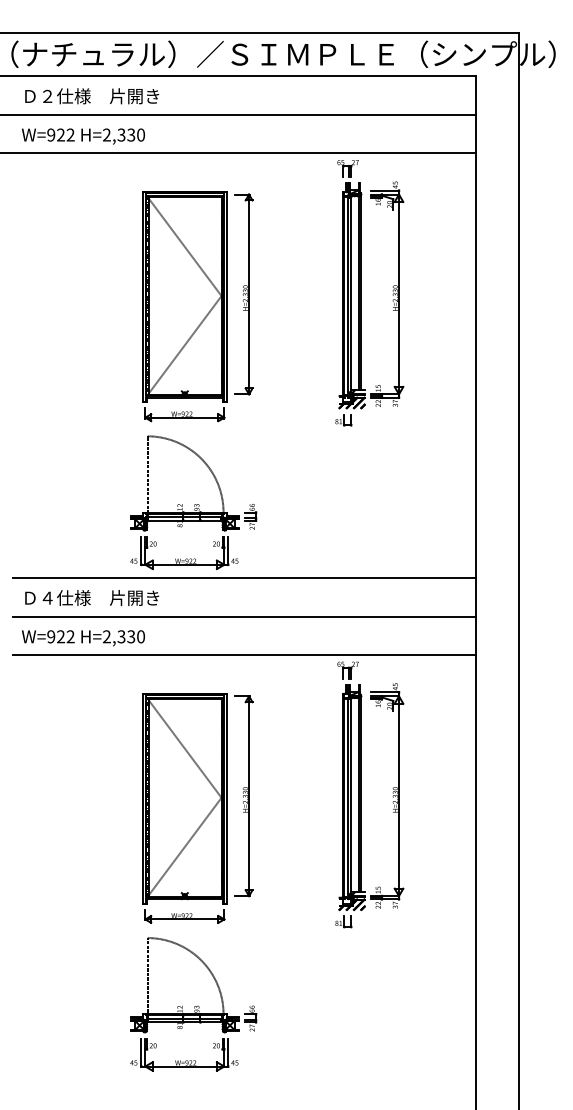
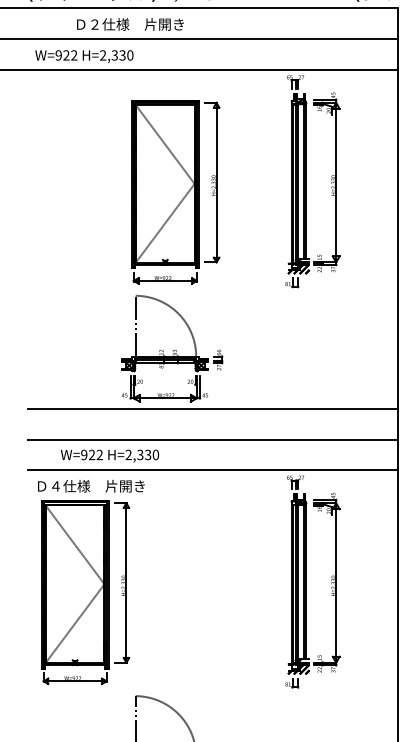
text: (92, 96) -> (130, 24), moved
text: (92, 597) -> (91, 485), moved
text: (83, 638) -> (109, 456), moved
part: (197, 808) -> (85, 592), moved

